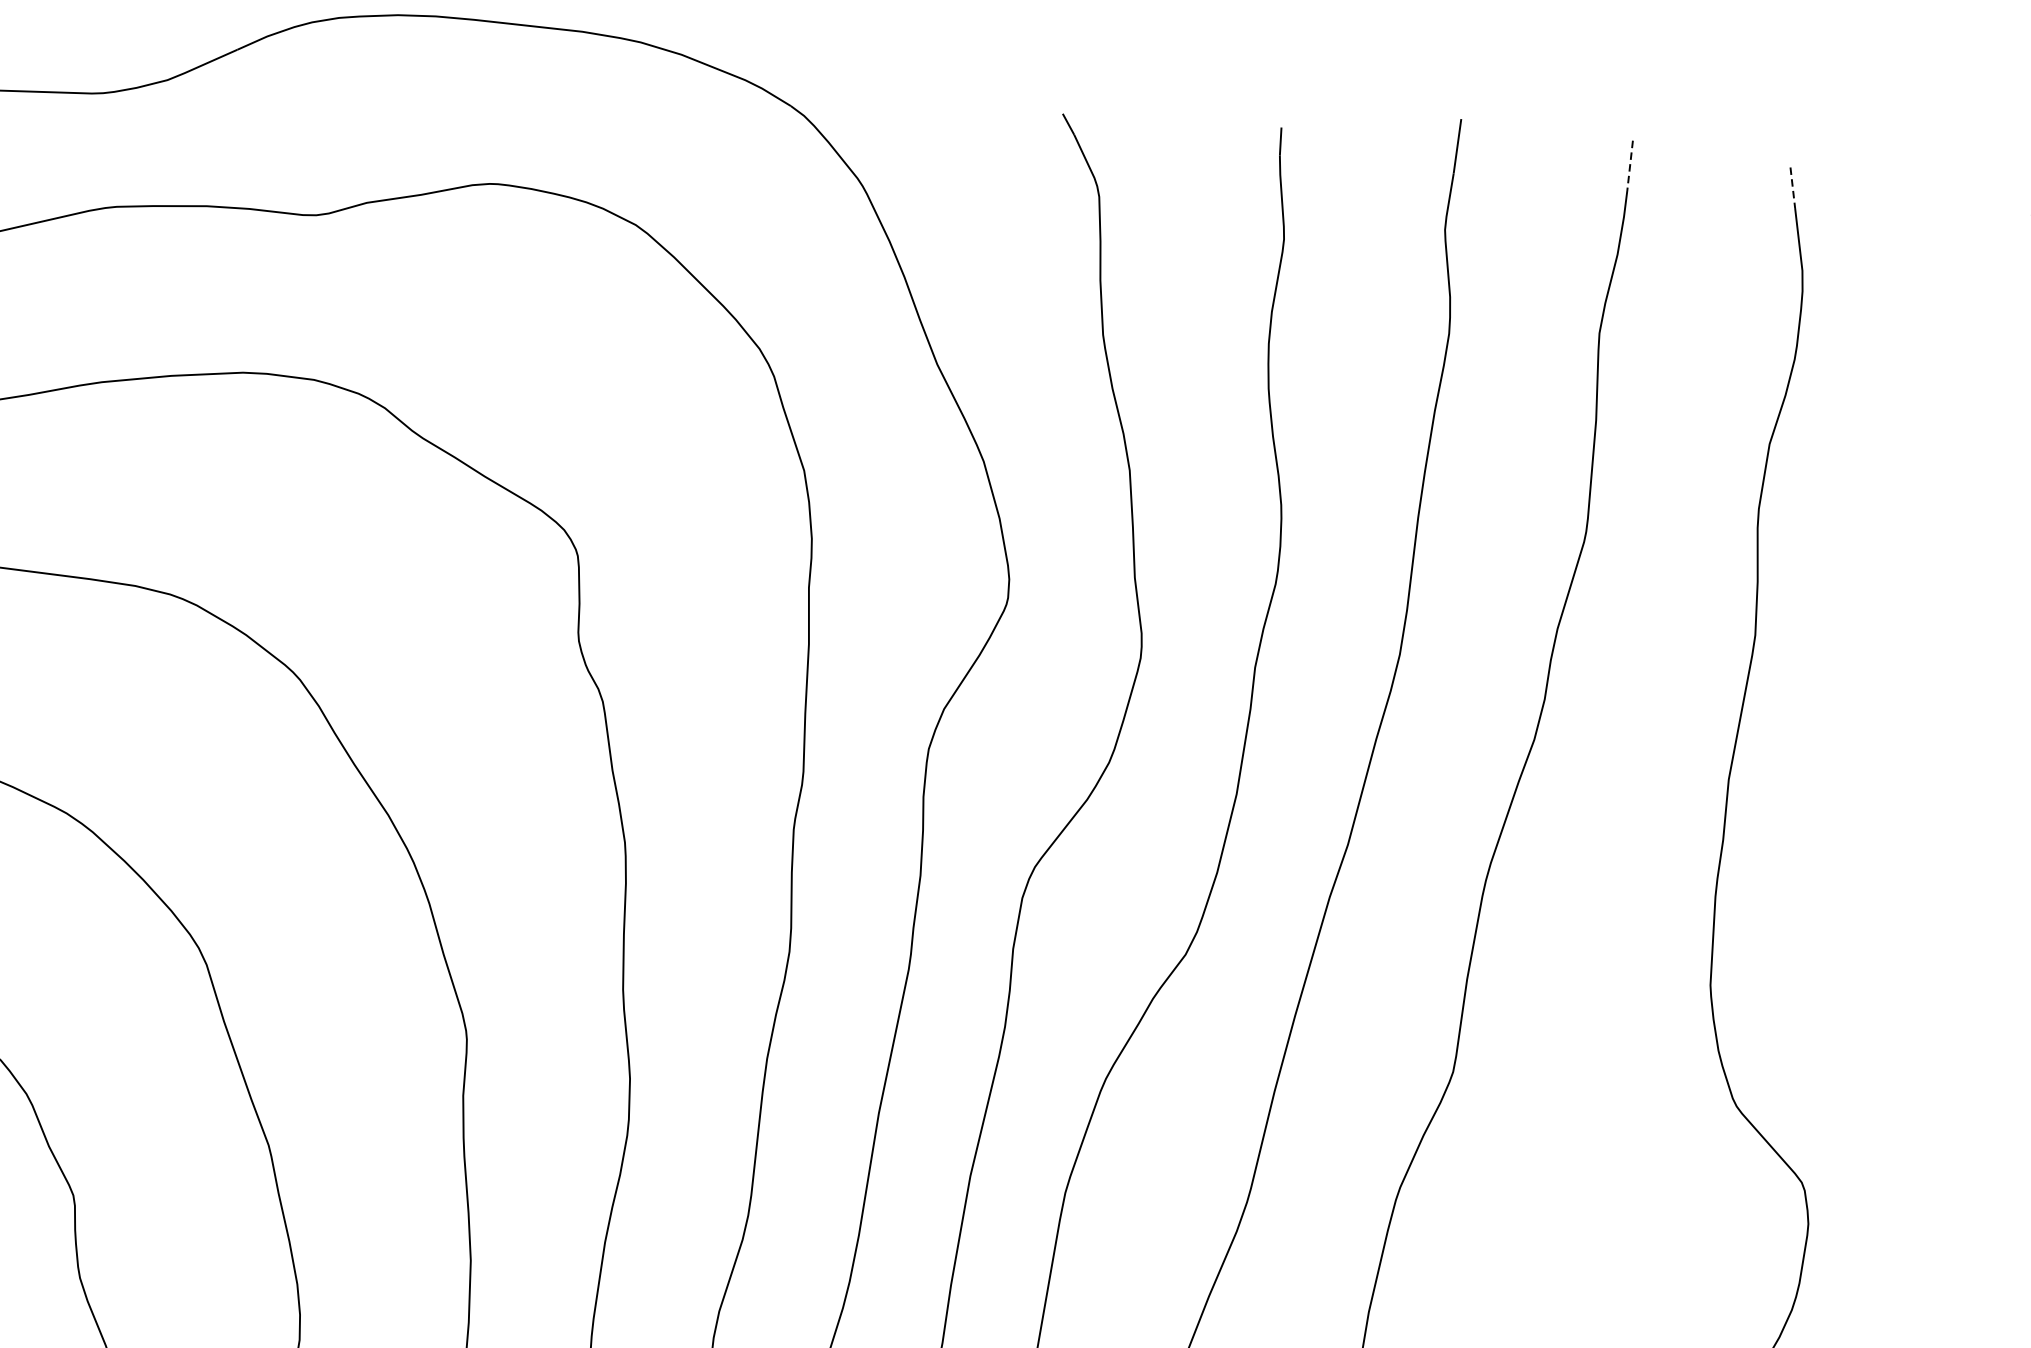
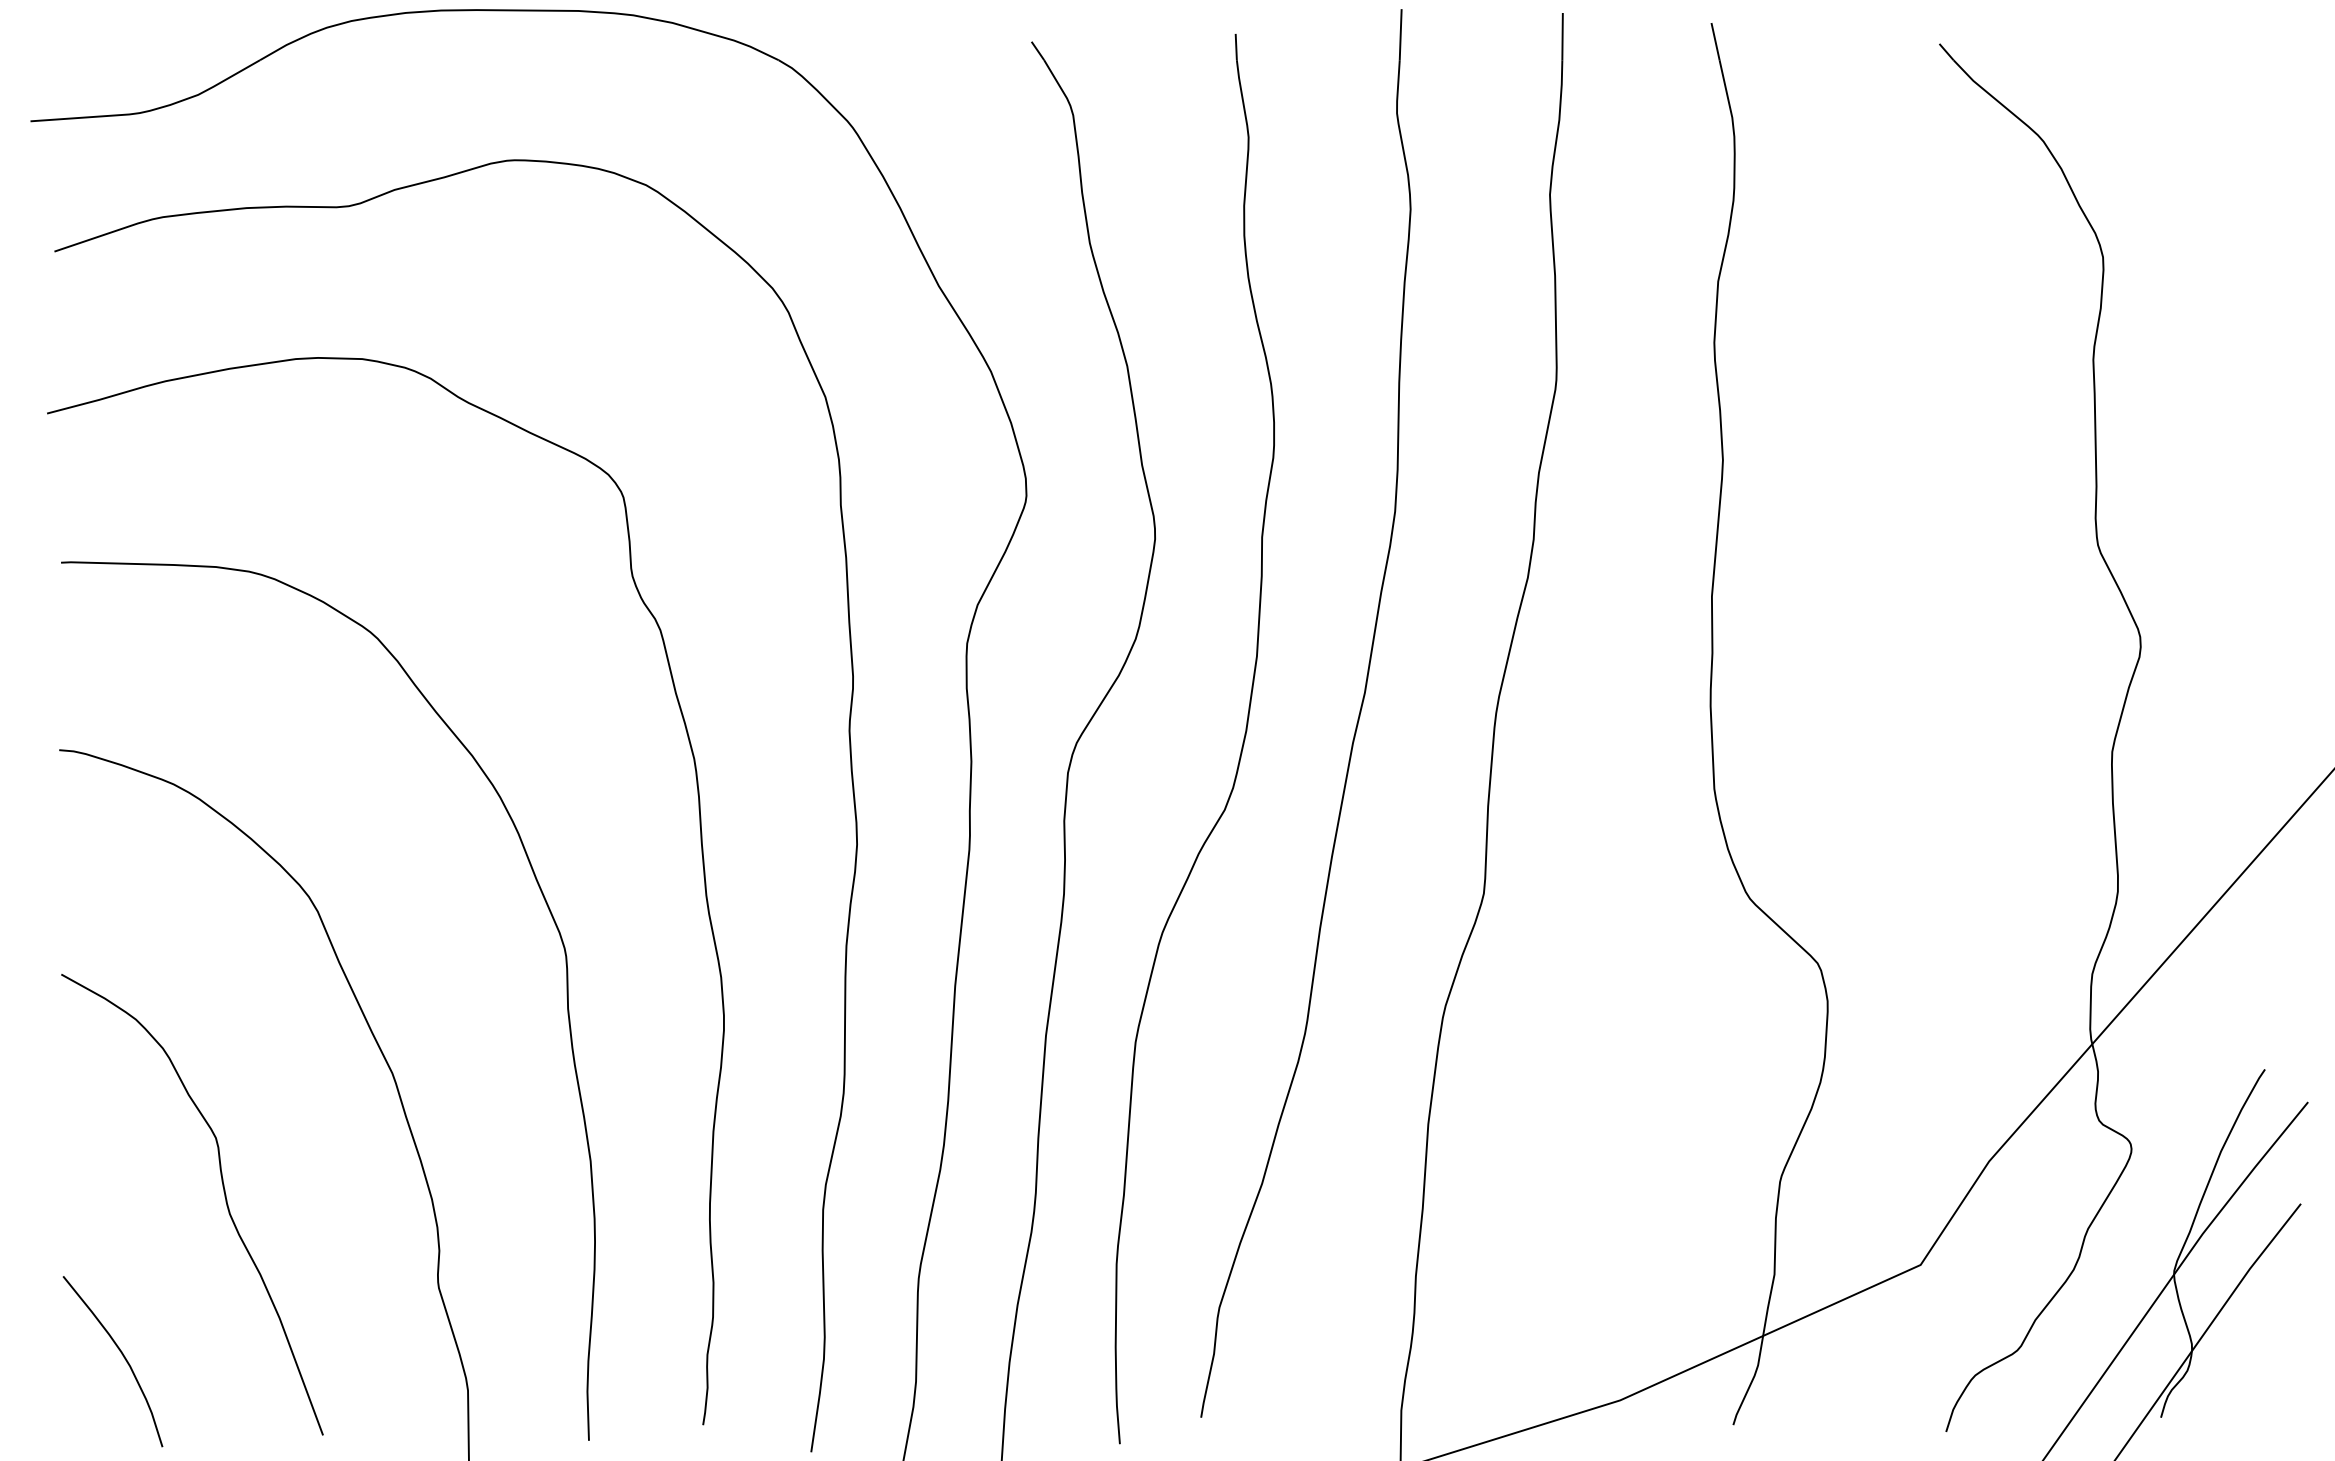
line: (1630, 165) -> (1562, 36), dashed -> solid
line: (1792, 188) -> (1715, 42), dashed -> solid

